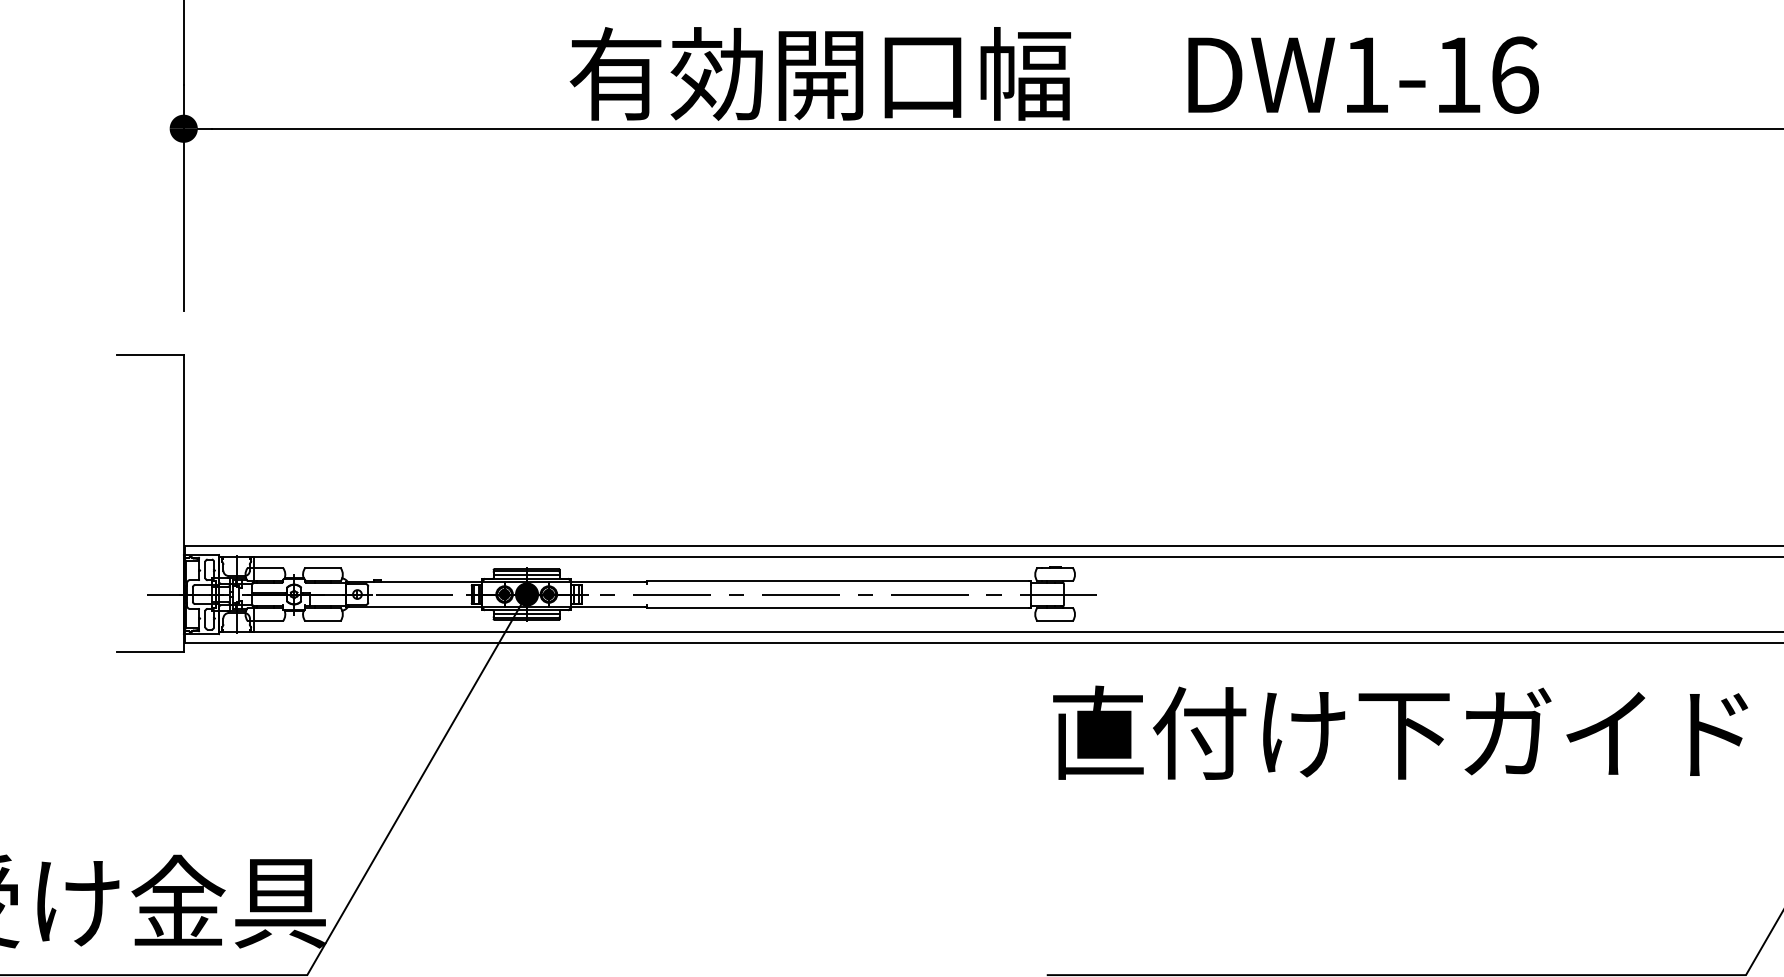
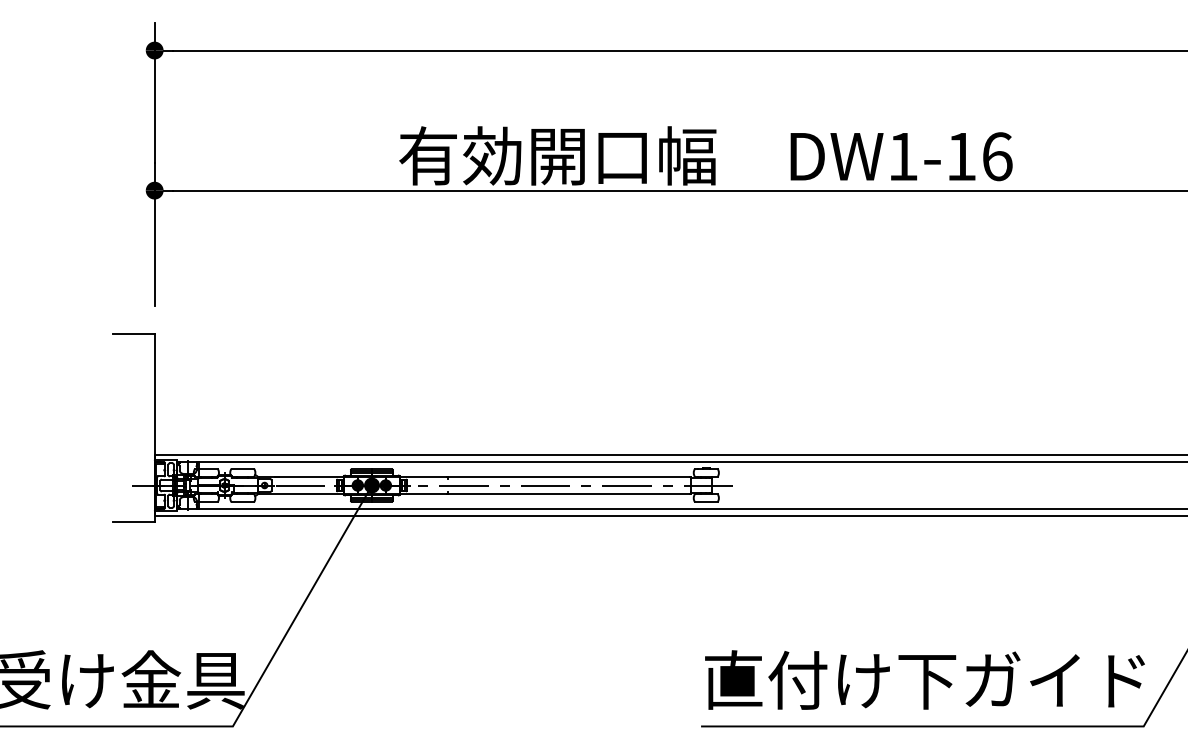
text: (1399, 731) -> (924, 679), moved

